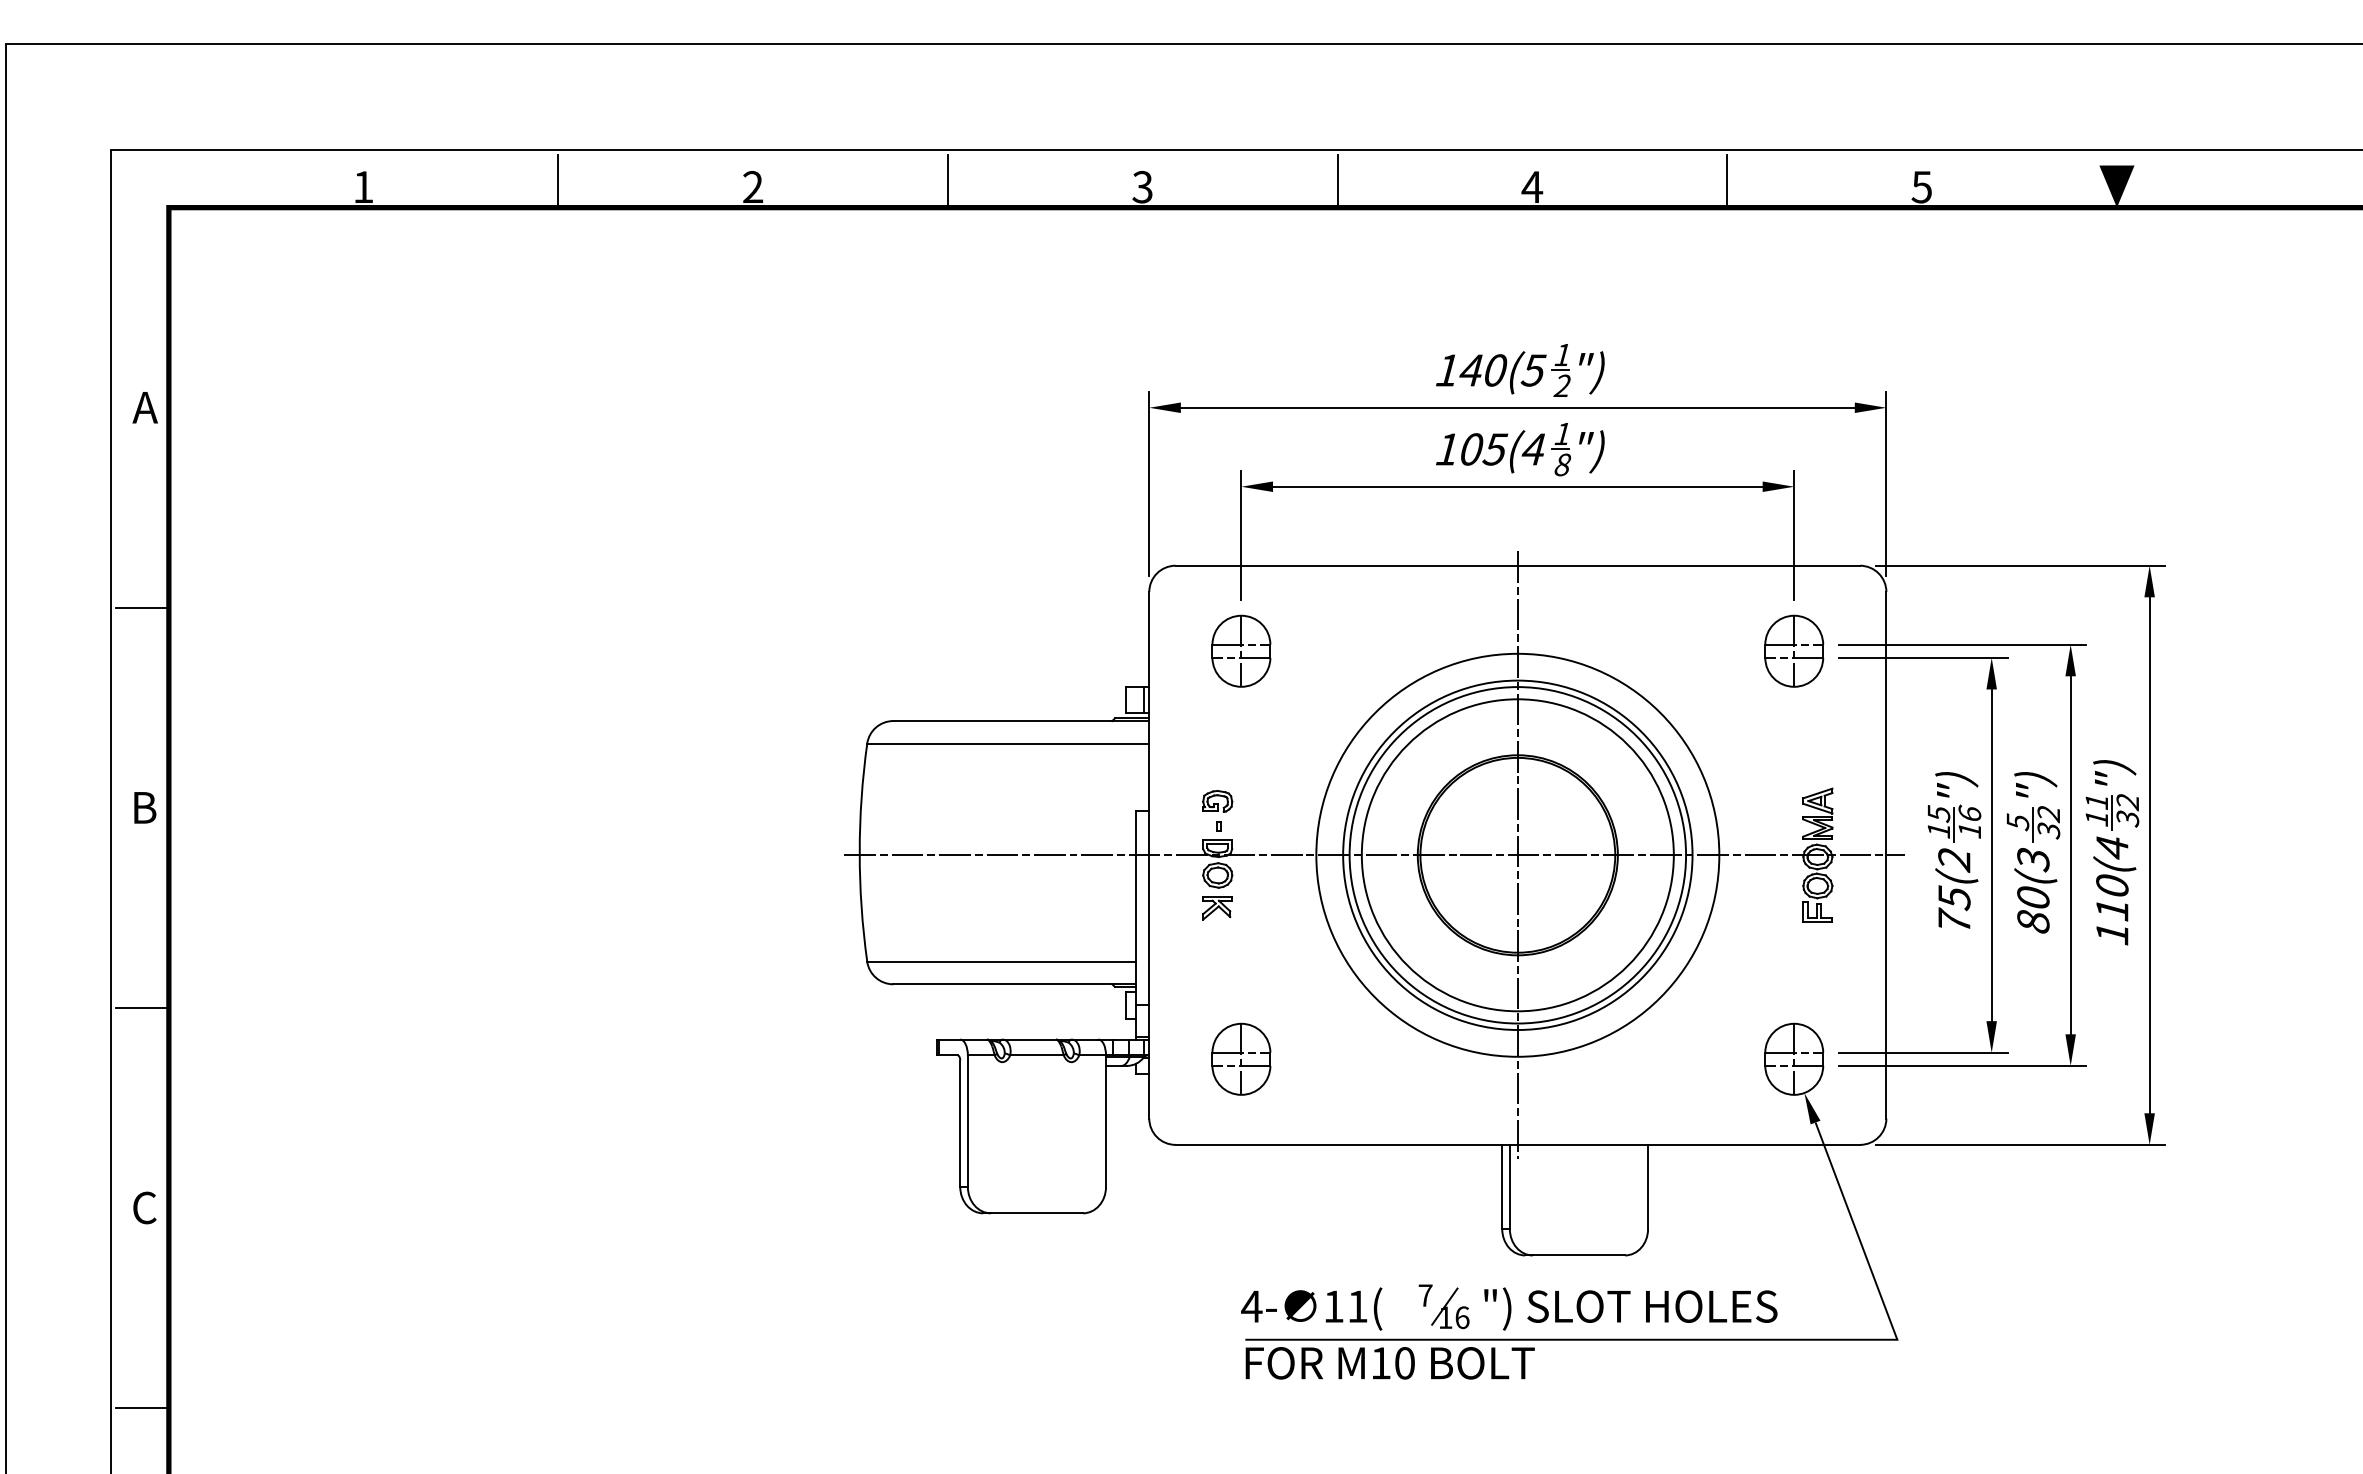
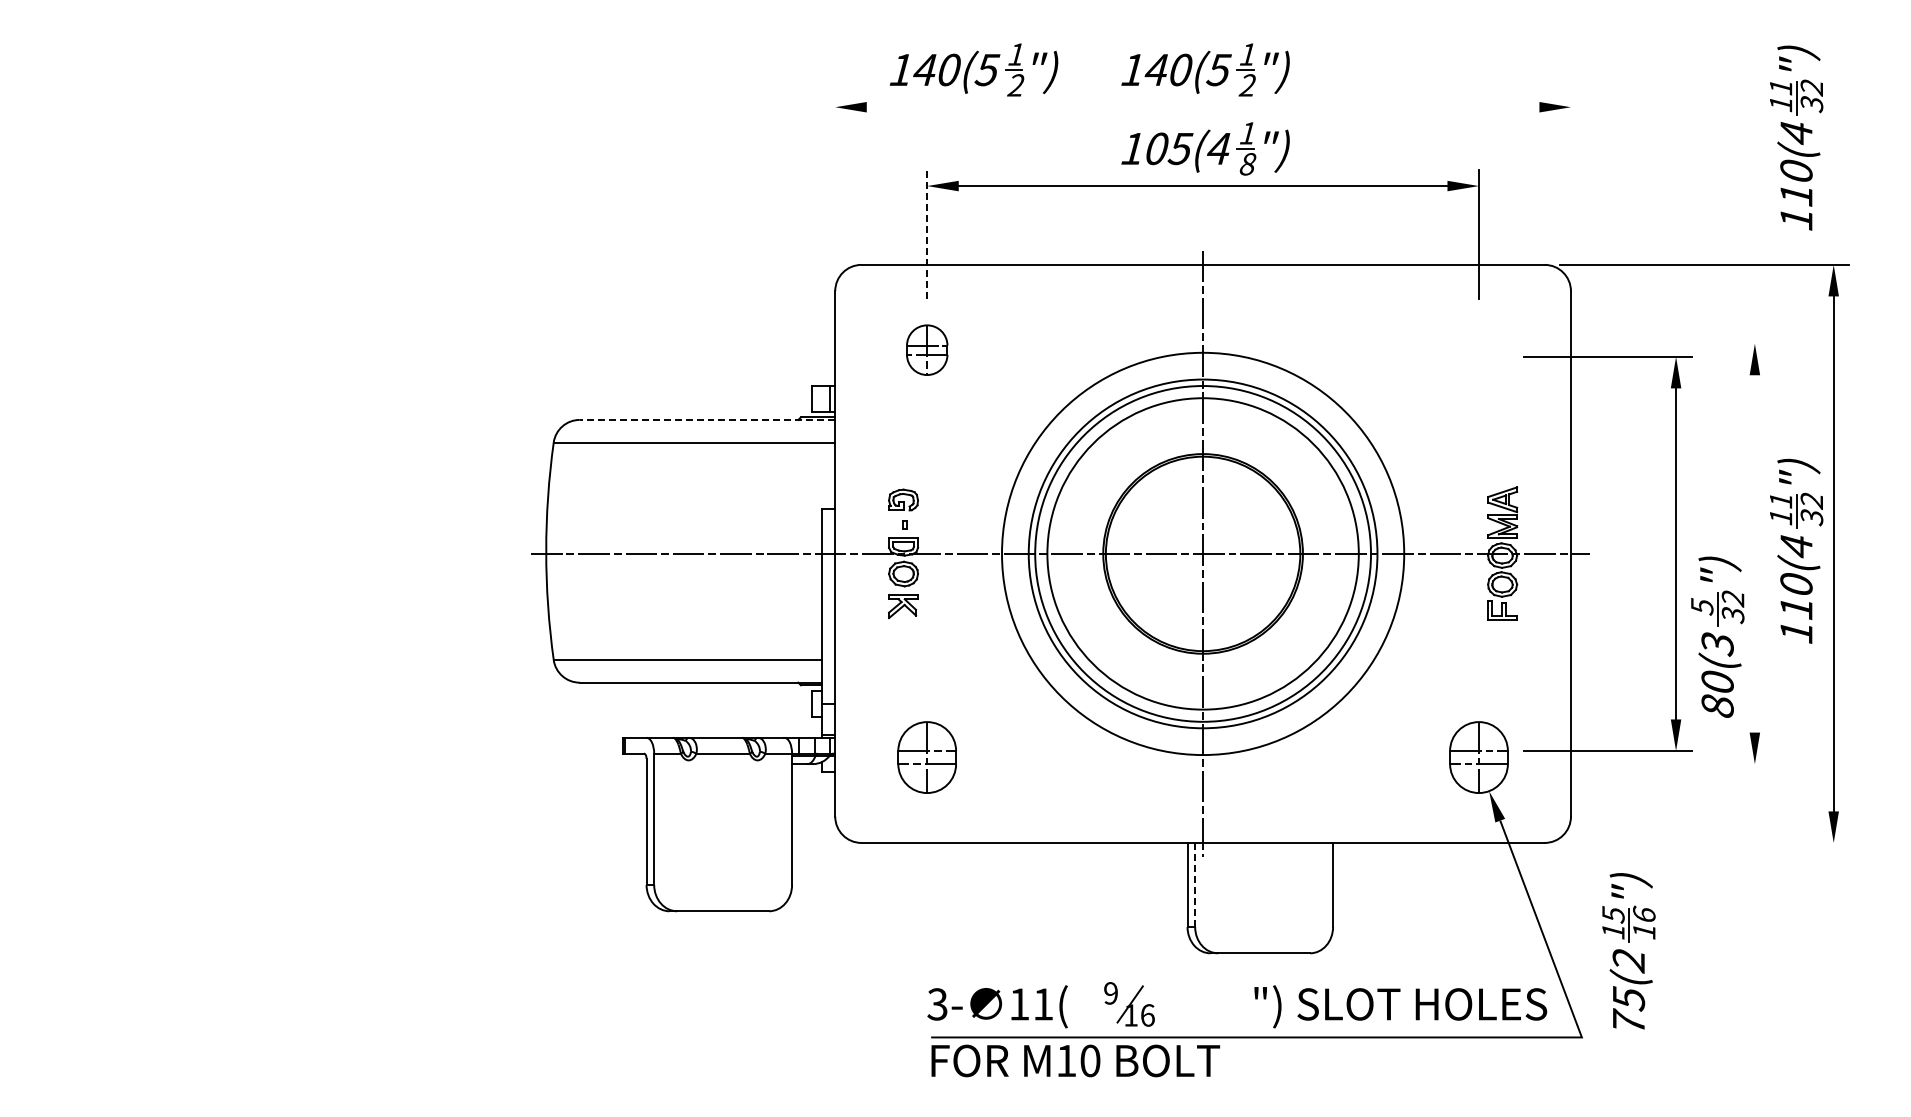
part: (1288, 370) -> (974, 70), added
line: (1517, 407) -> (1202, 106), removed
part: (2112, 438) -> (1796, 137), added
line: (1149, 483) -> (835, 182), removed
line: (1886, 483) -> (1571, 182), removed
line: (1241, 534) -> (927, 233), solid -> dashed
line: (1962, 644) -> (1646, 343), removed
part: (1241, 650) -> (927, 349), size x0.7
part: (1794, 650) -> (1479, 349), removed
line: (1021, 721) -> (707, 420), solid -> dashed
part: (1954, 850) -> (1628, 951), moved
part: (2033, 852) -> (1717, 636), moved
line: (2070, 855) -> (1754, 554), removed
line: (1962, 1065) -> (1646, 763), removed
line: (2020, 1144) -> (1704, 842), removed
line: (1509, 1187) -> (1194, 885), solid -> dashed
text: (1425, 1295) -> (1110, 993), 7 -> 9
text: (1251, 1306) -> (937, 1004), 4- -> 3-
text: (1630, 1308) -> (1400, 1006), moved

